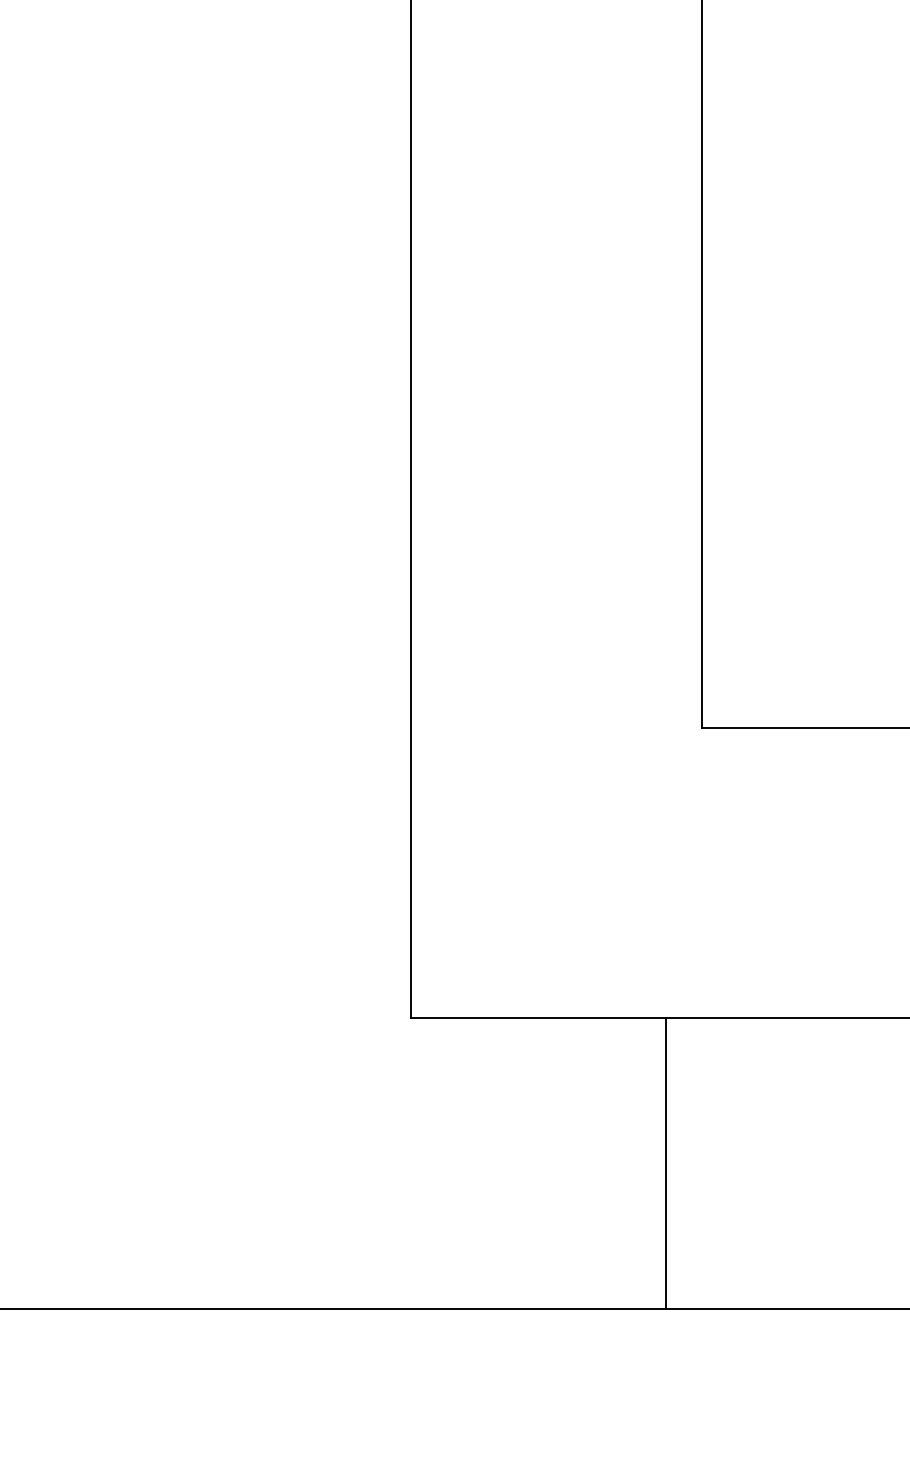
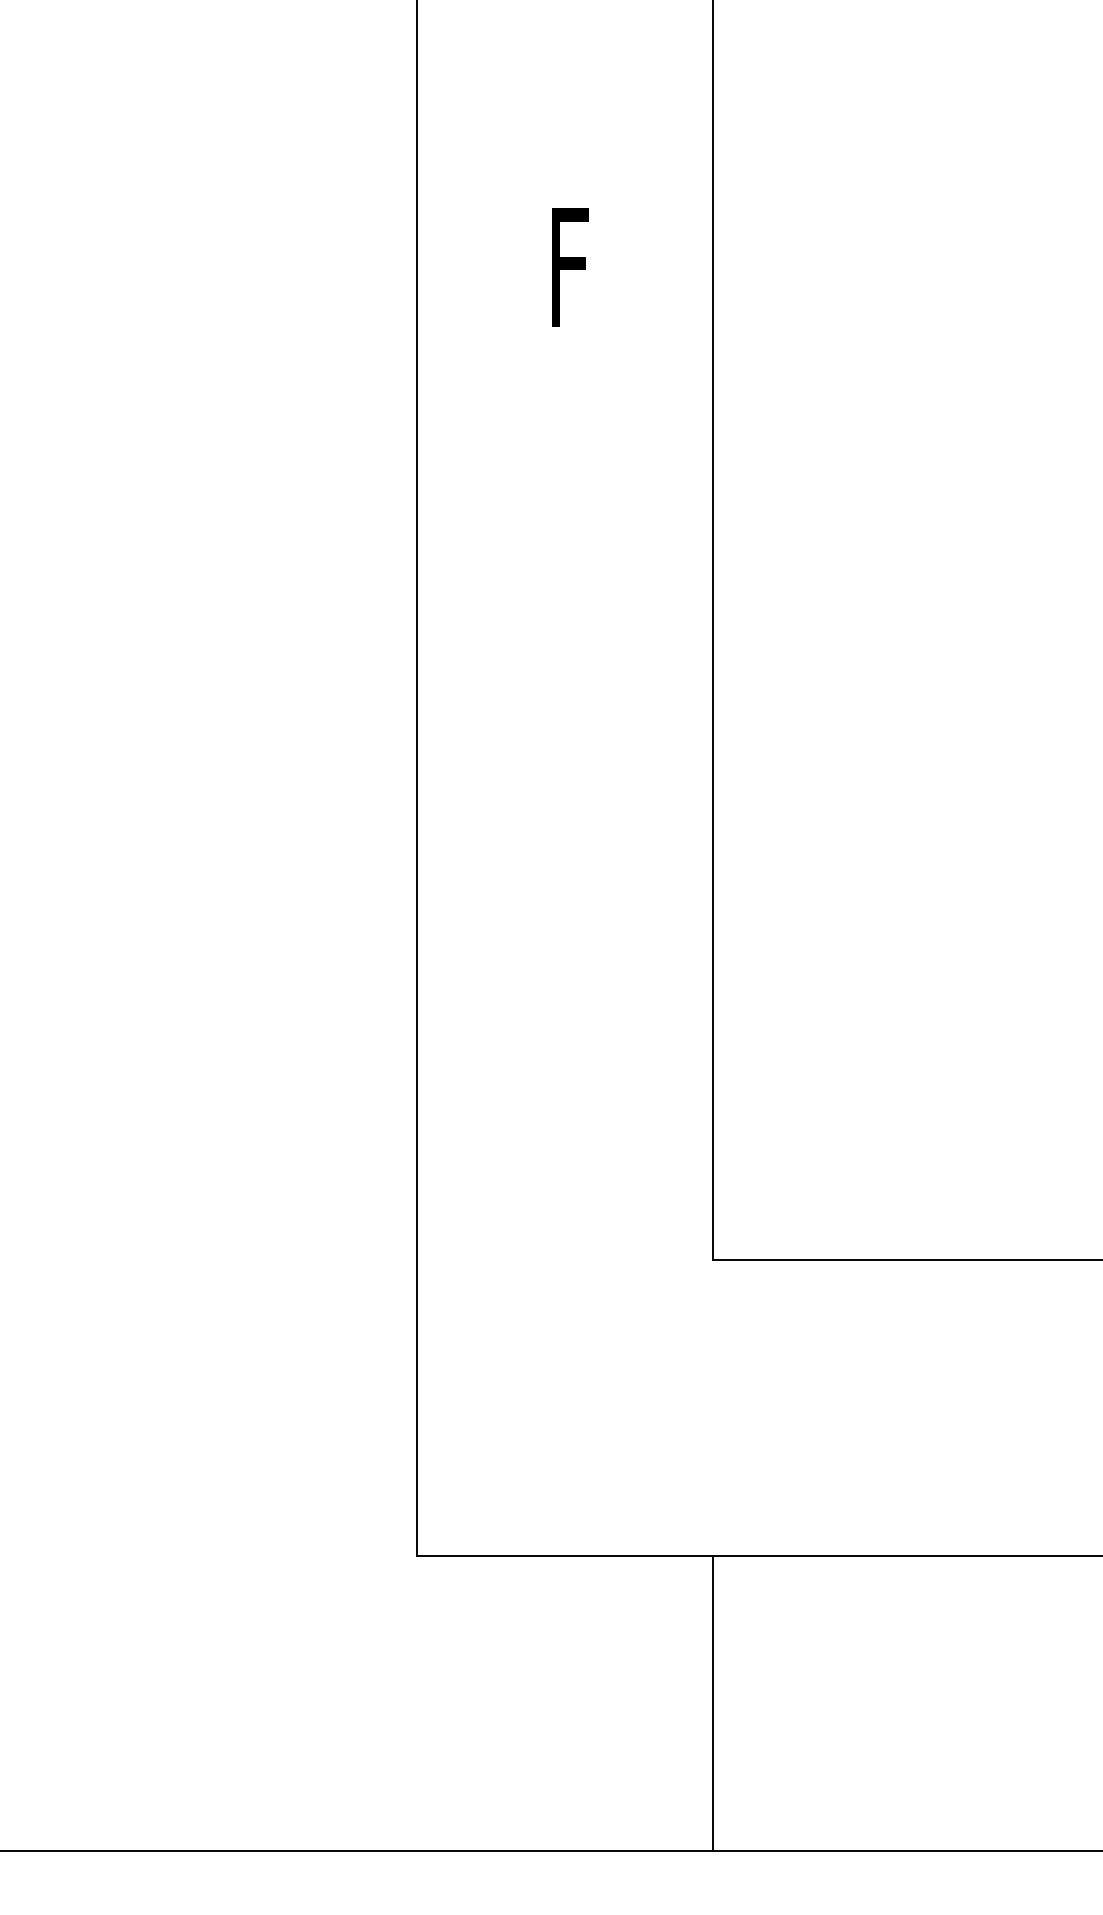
line: (666, 1163) -> (712, 1703), moved

